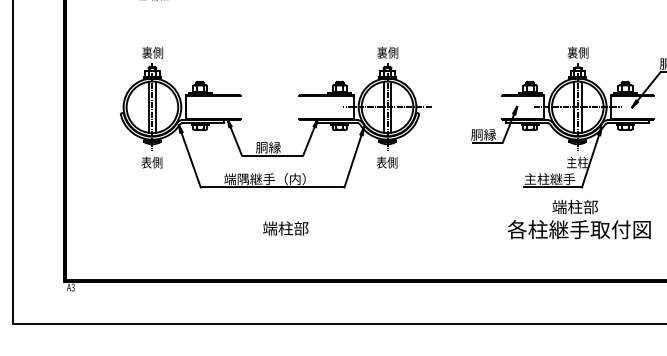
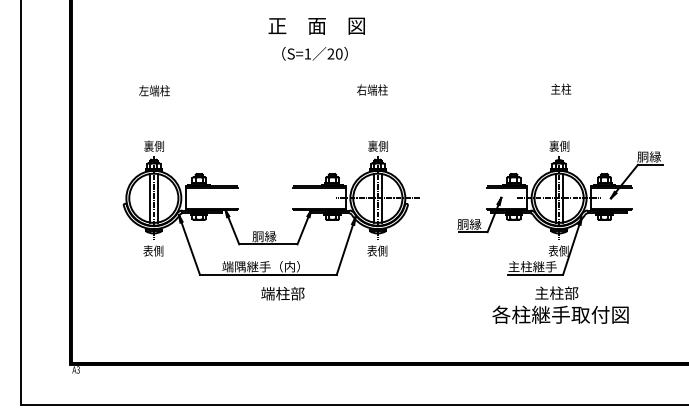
text: (577, 162) -> (558, 250), 主柱 -> 表側
text: (559, 206) -> (541, 292), 端柱部 -> 主柱部
text: (285, 228) -> (282, 293), moved

